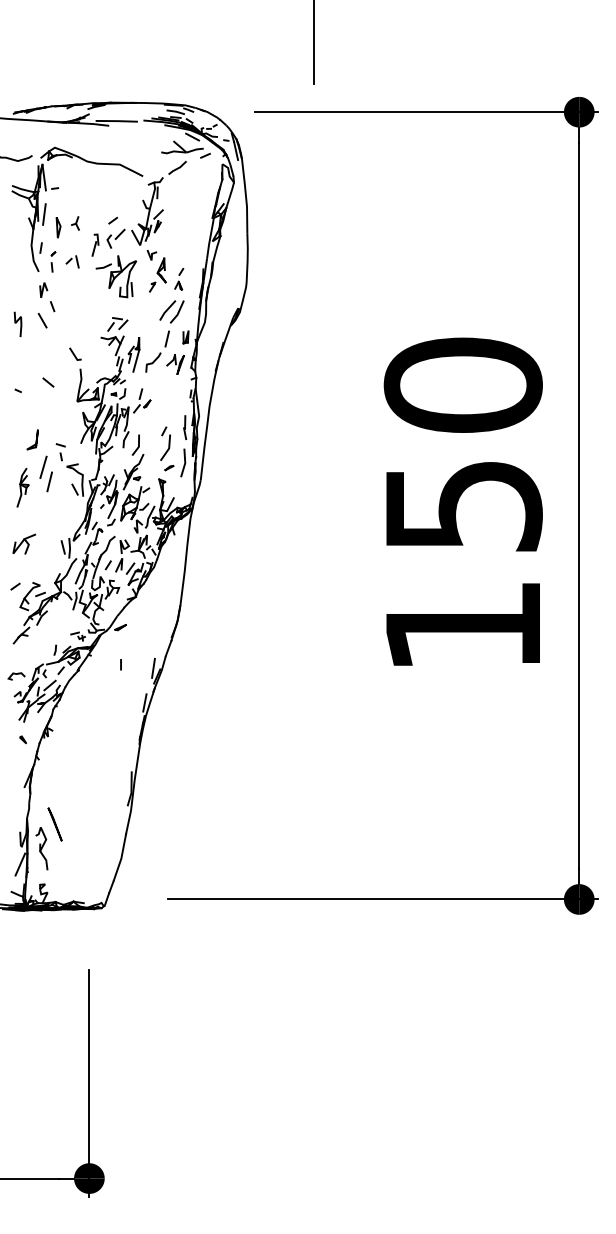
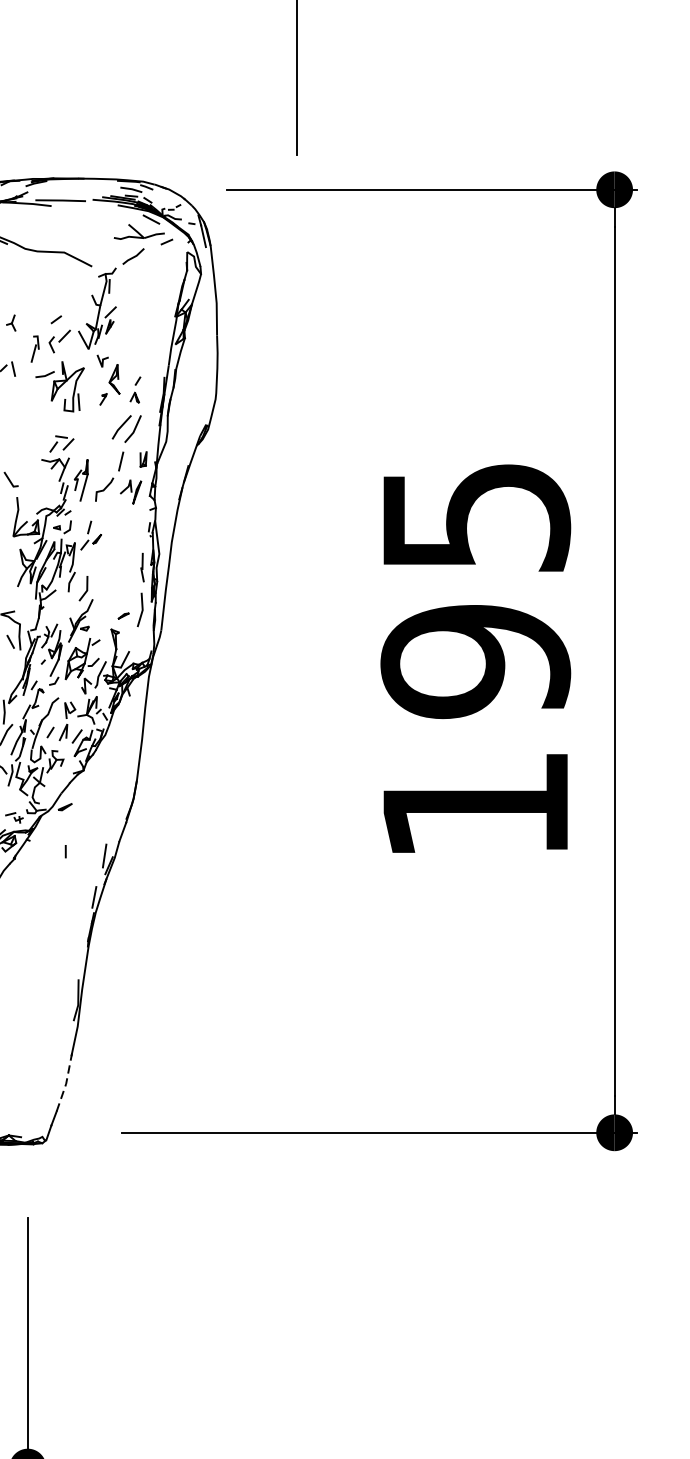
part: (165, 443) -> (119, 586), removed
text: (462, 445) -> (474, 589), 150 -> 195
line: (121, 857) -> (66, 1082), solid -> dashed

